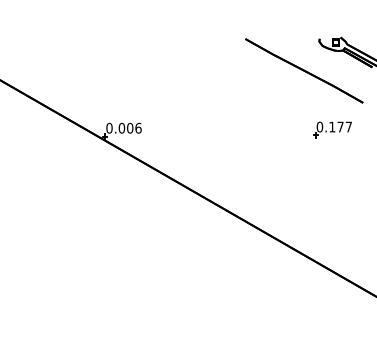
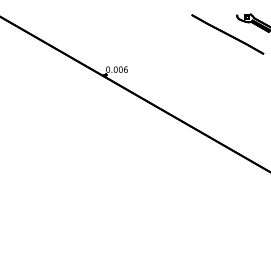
part: (331, 129) -> (244, 70), removed

